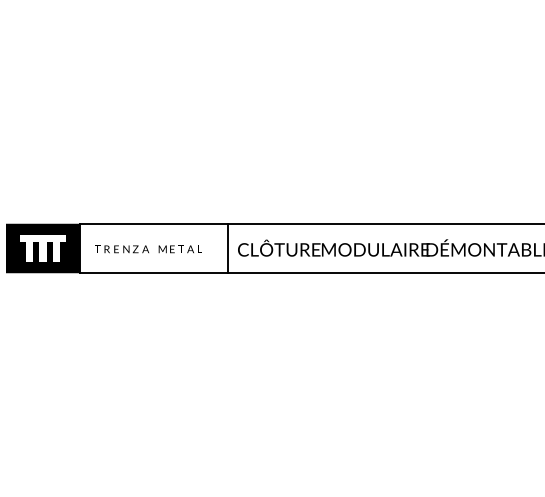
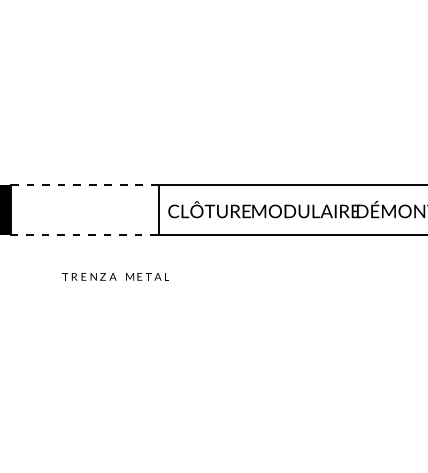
line: (153, 223) -> (83, 185), solid -> dashed
text: (148, 249) -> (115, 277), moved
line: (154, 273) -> (84, 235), solid -> dashed

